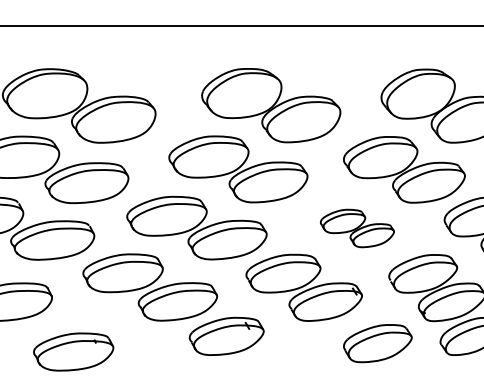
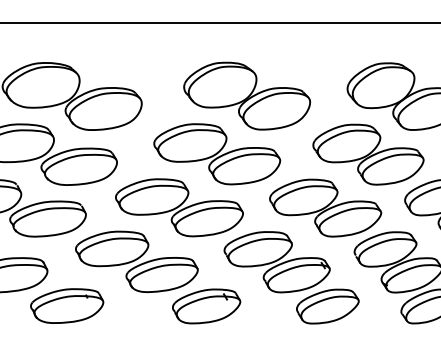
part: (357, 228) -> (325, 208), size x1.67
part: (377, 343) -> (327, 306), moved
part: (73, 351) -> (66, 305), moved

